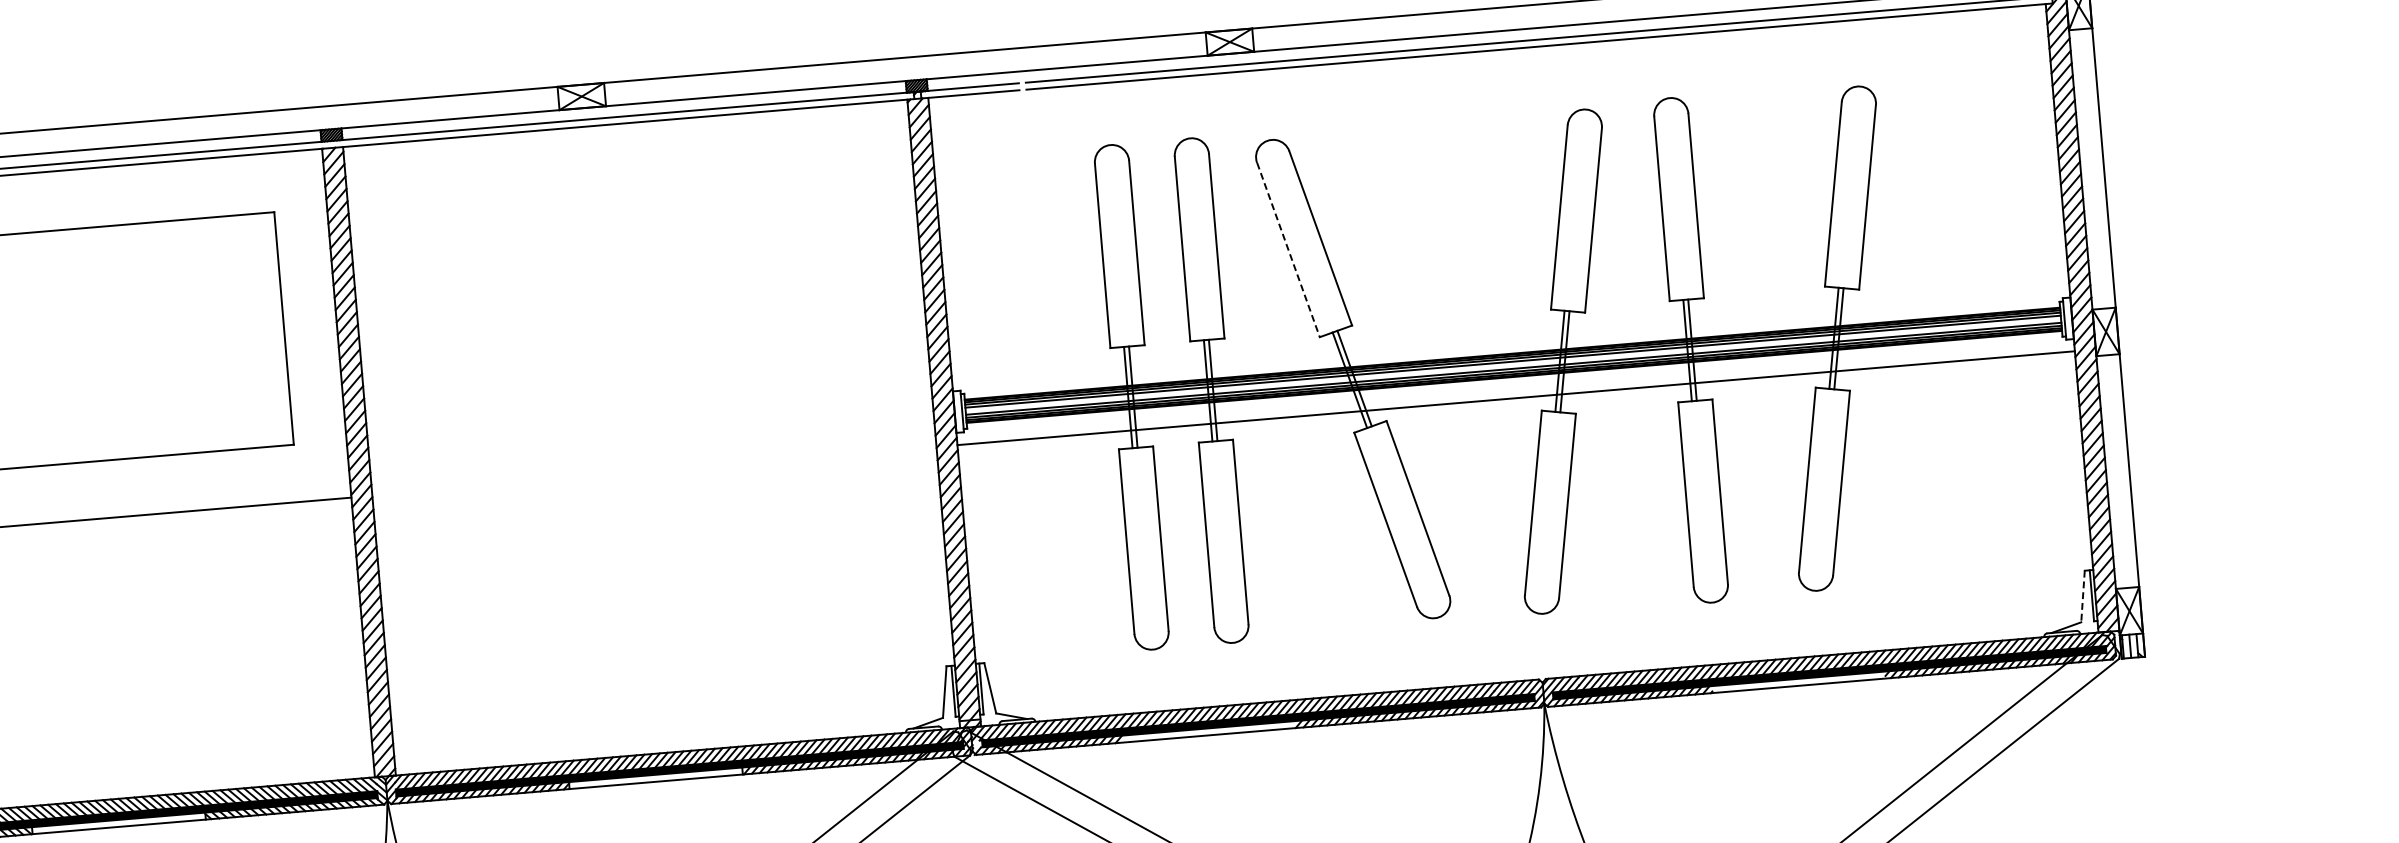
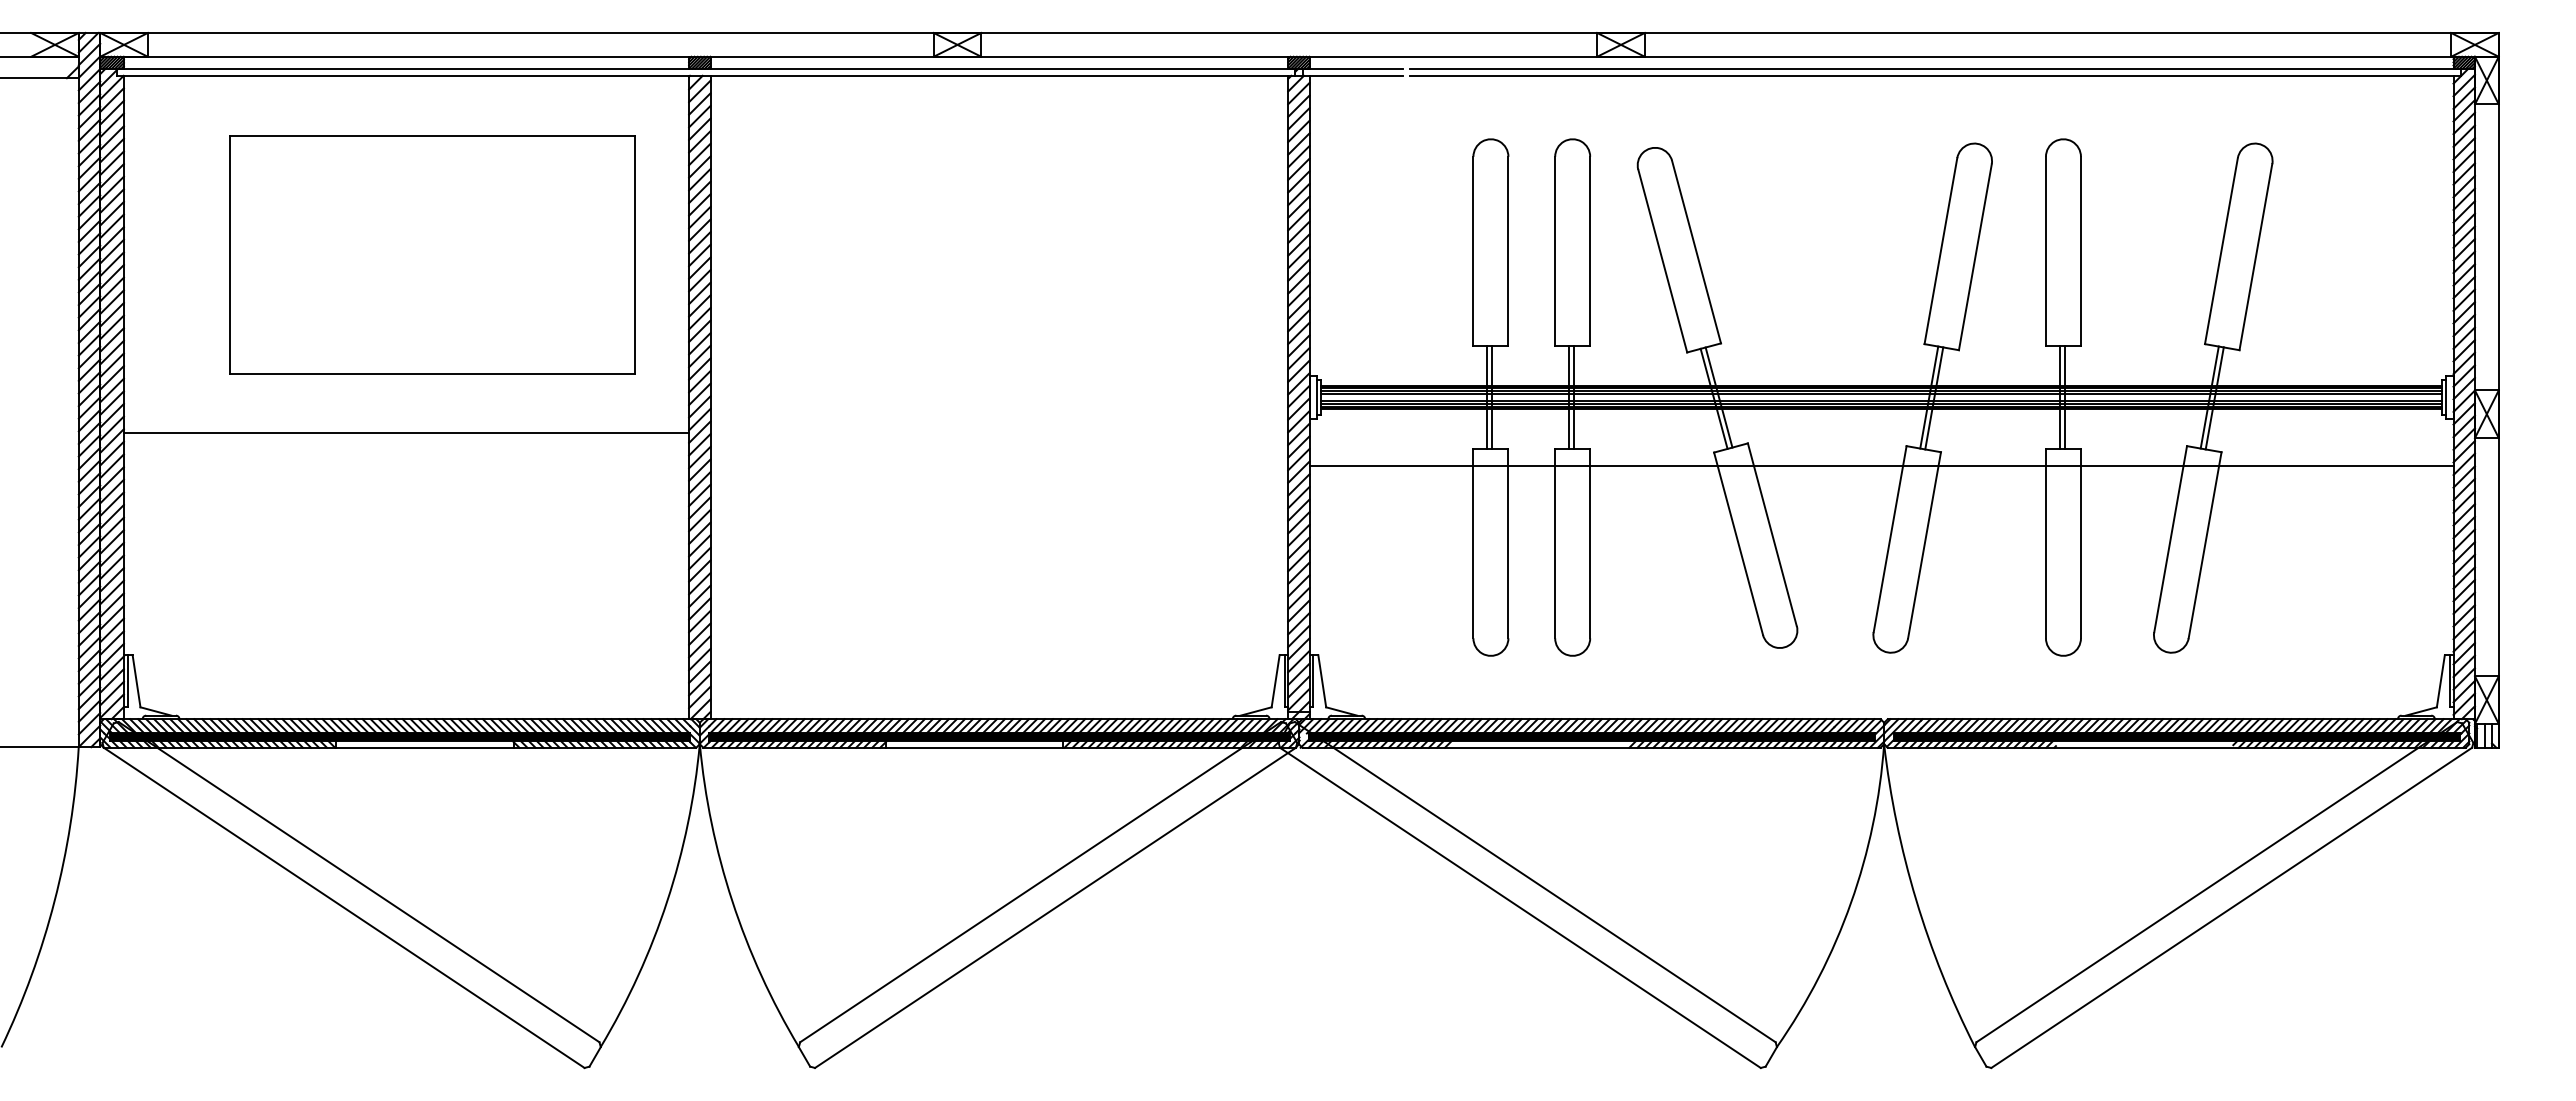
line: (1288, 250) -> (1662, 261), dashed -> solid
line: (1516, 398) -> (1881, 466), moved
line: (2082, 596) -> (2440, 681), dashed -> solid

